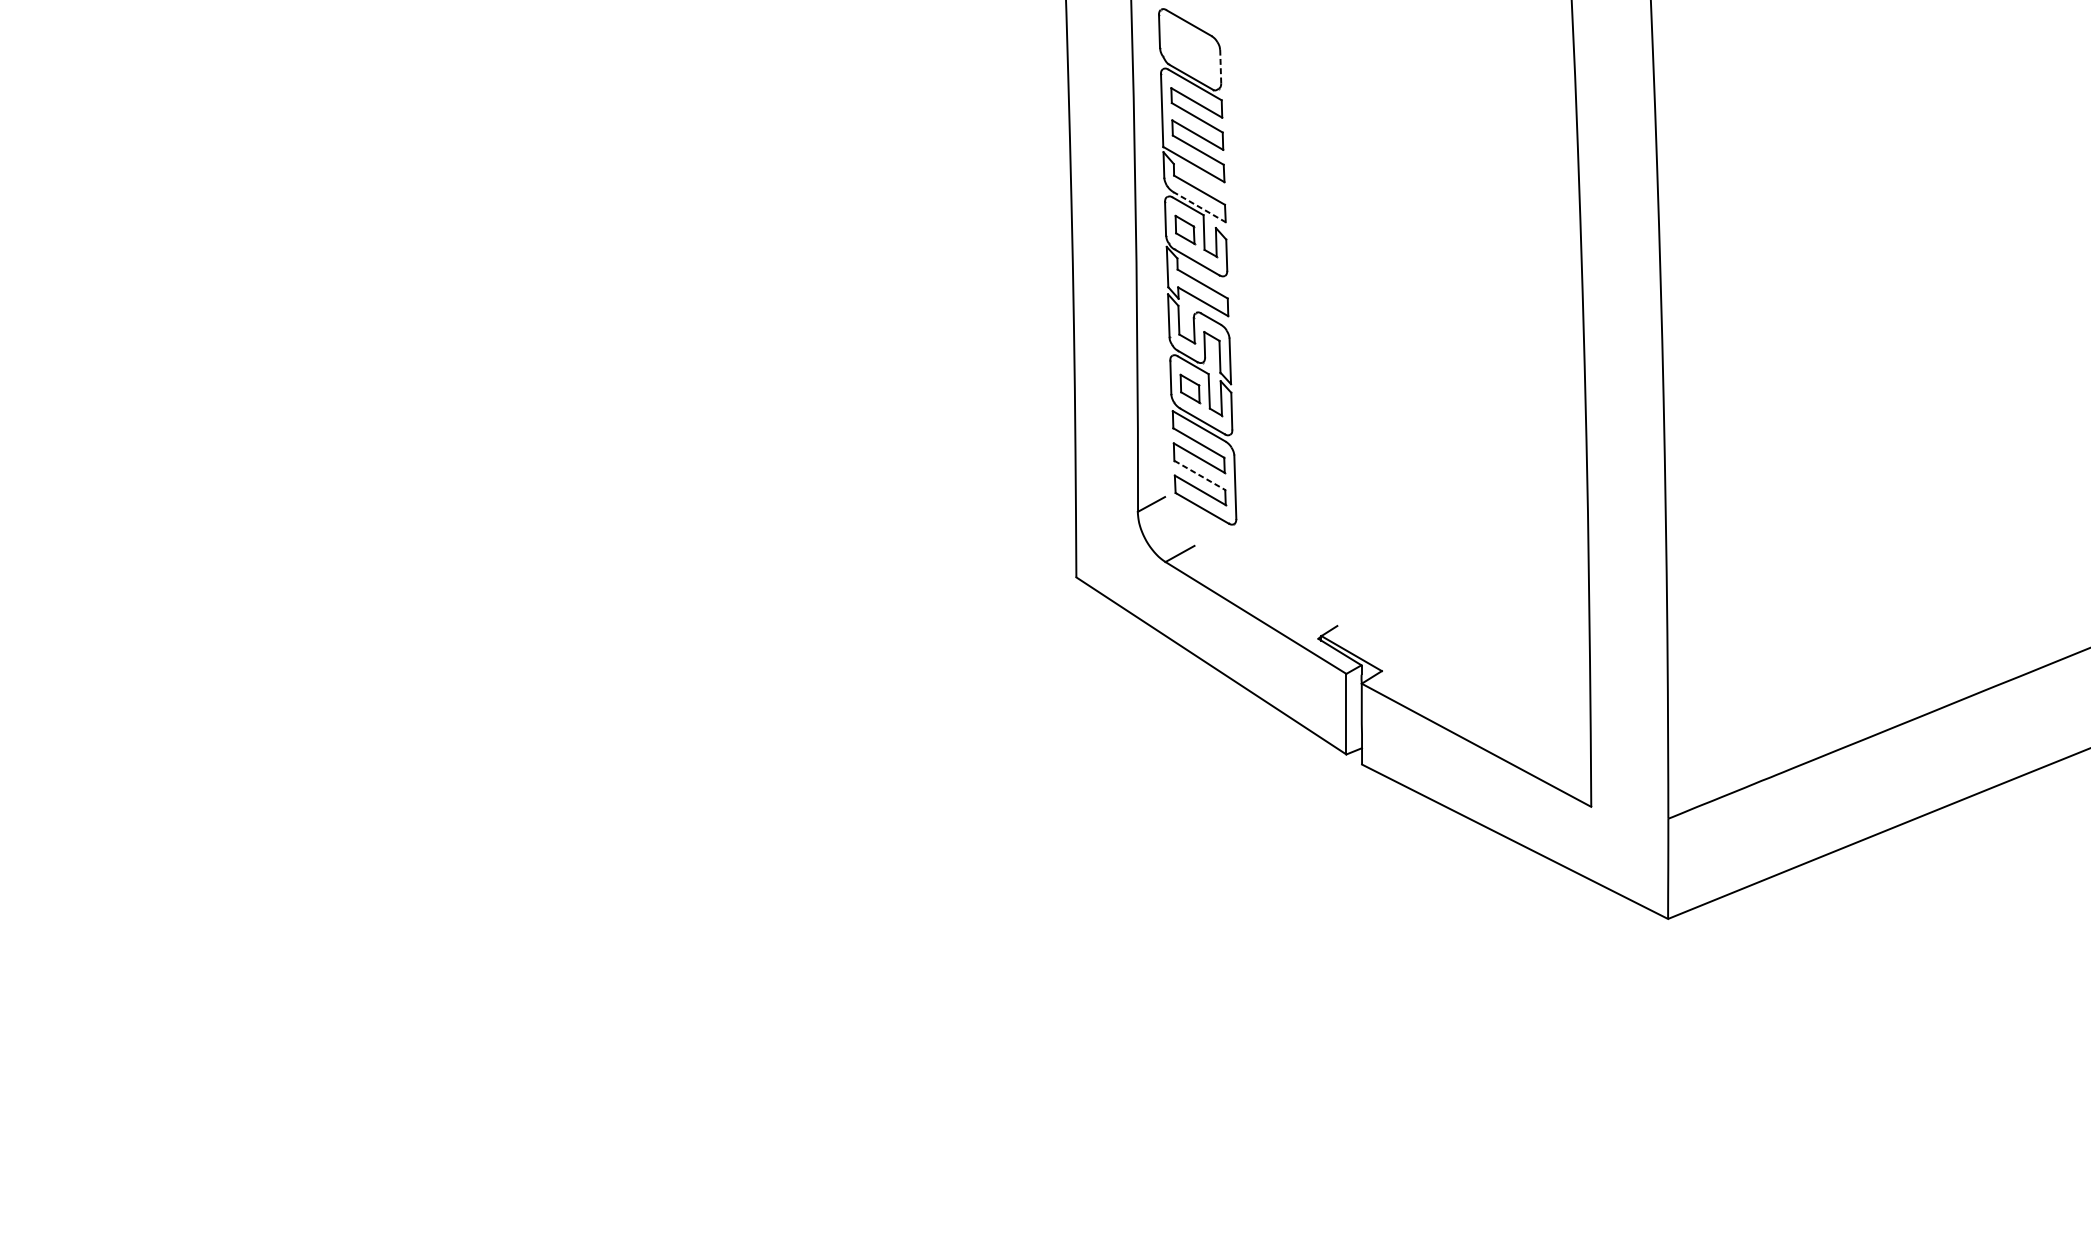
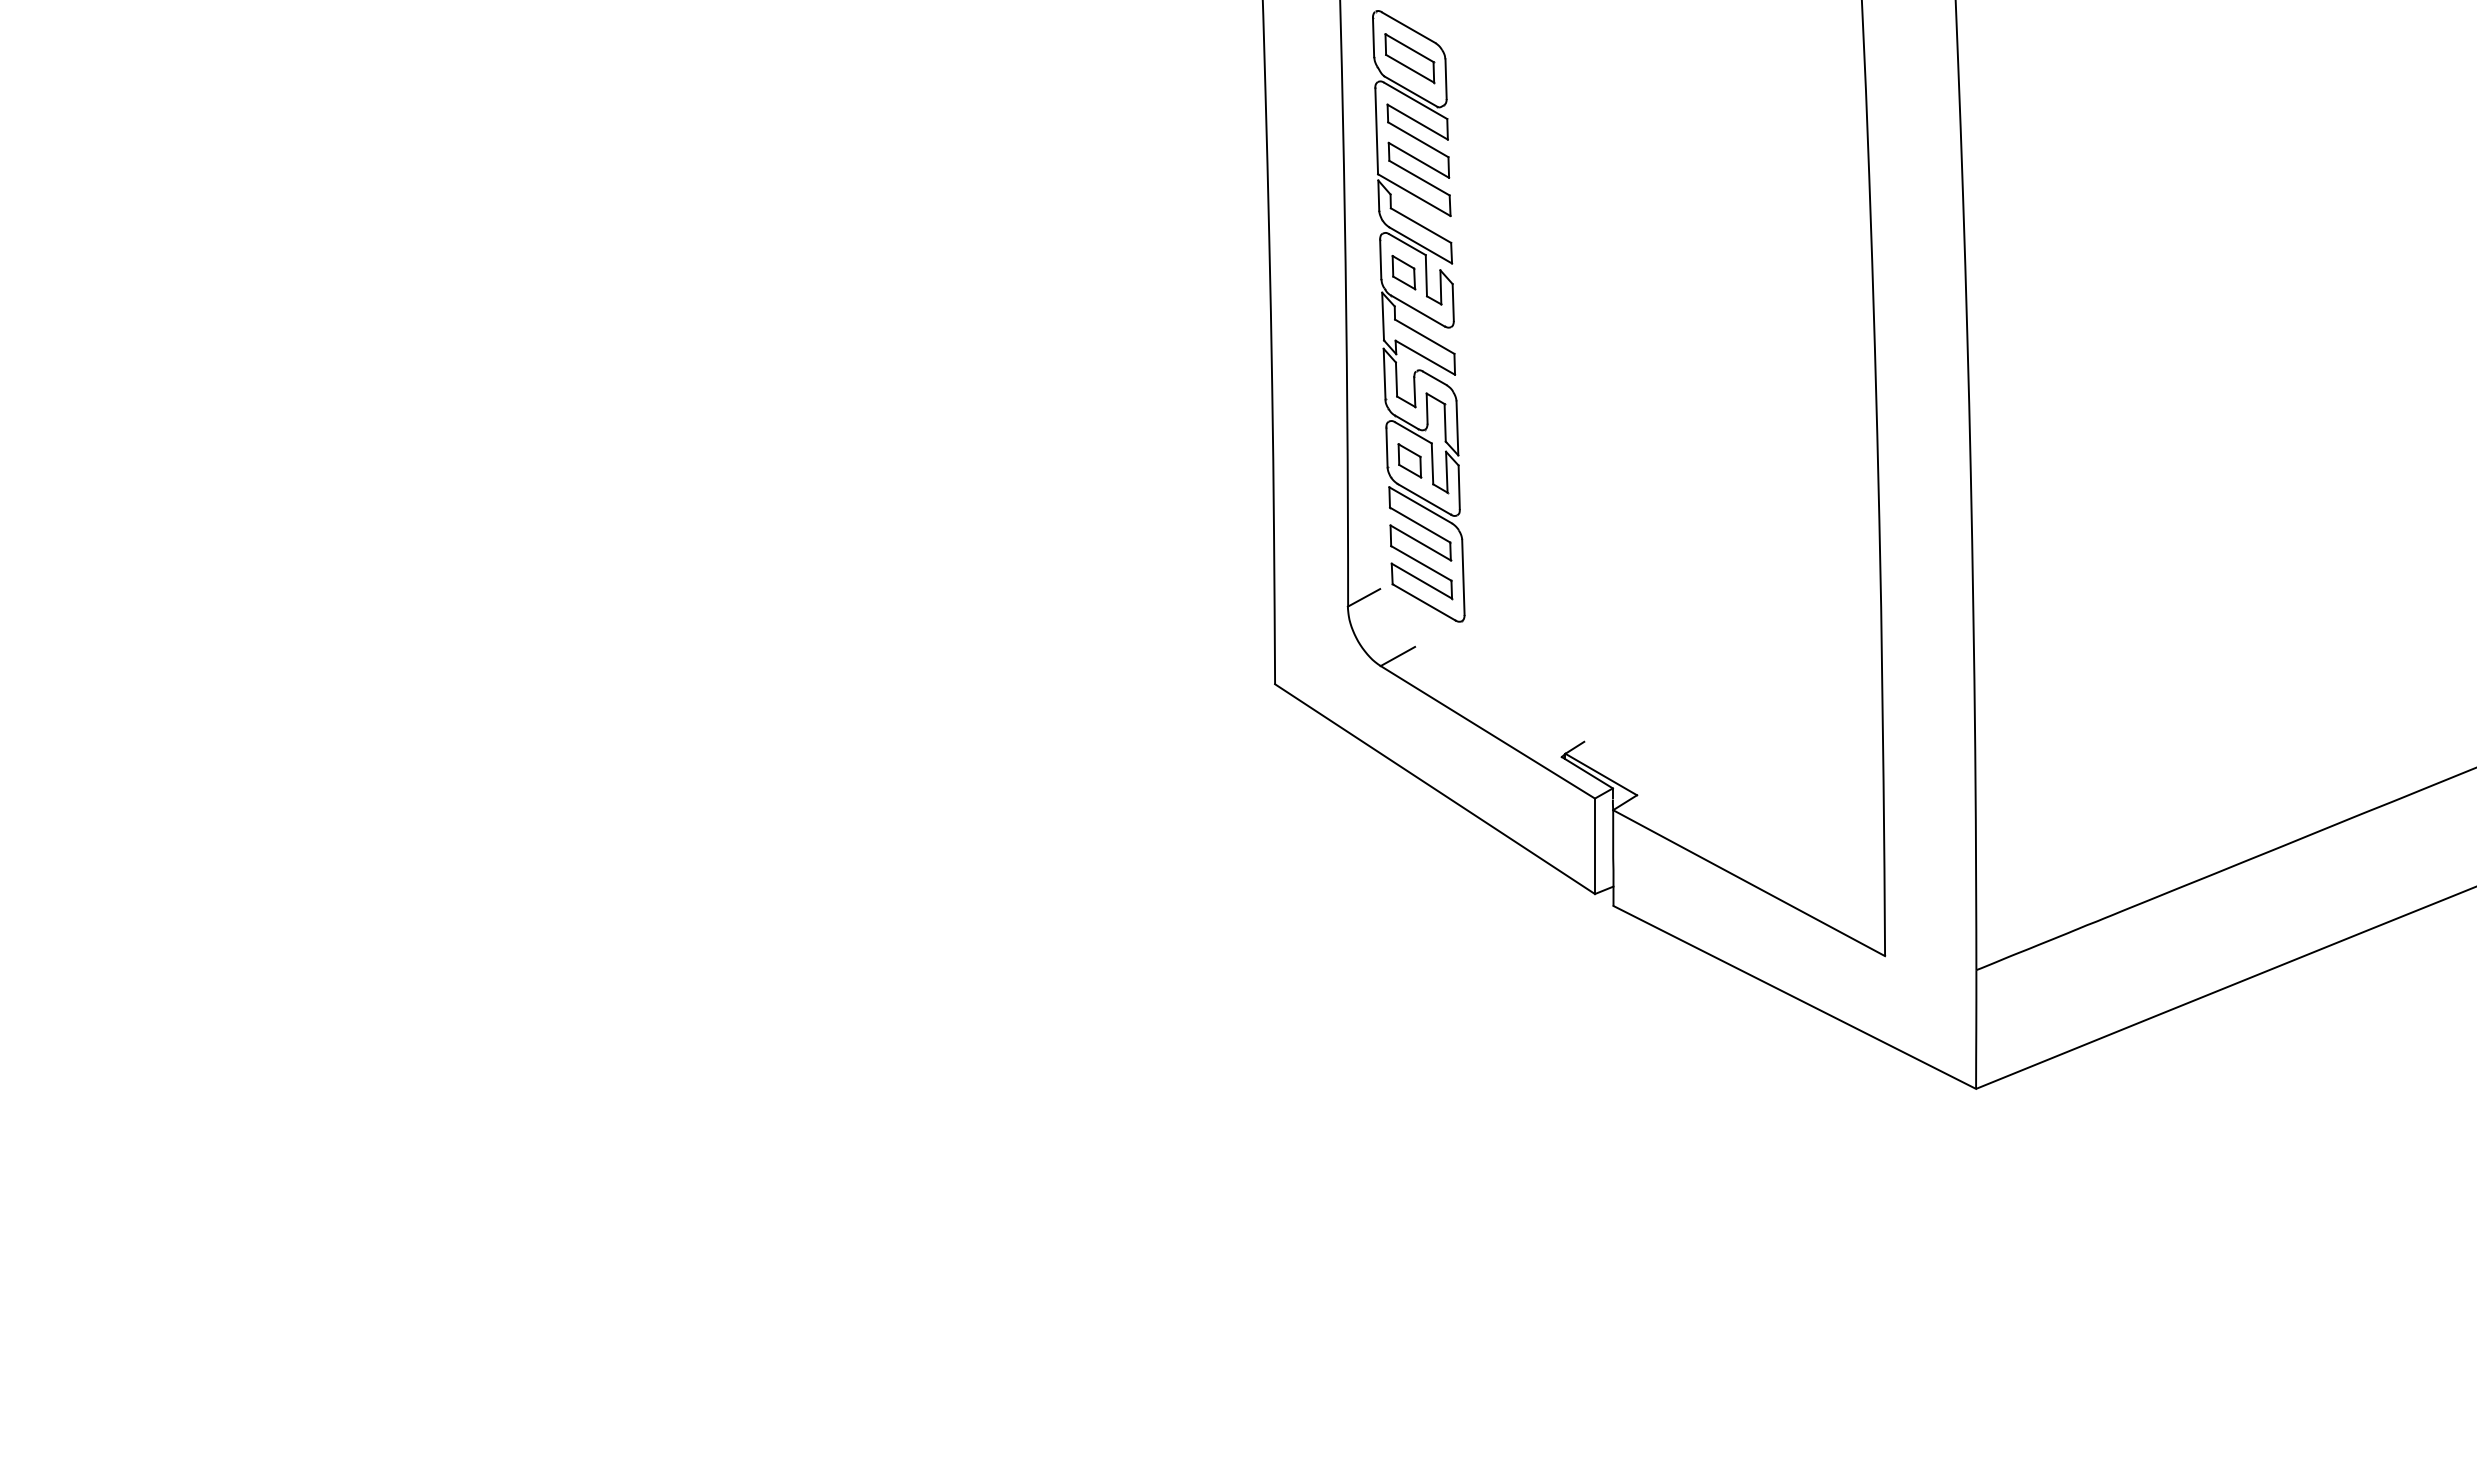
part: (1189, 49) -> (1409, 58), added
line: (1221, 66) -> (1446, 79), dashed -> solid
line: (1199, 207) -> (1421, 245), dashed -> solid
line: (1199, 475) -> (1421, 563), dashed -> solid

